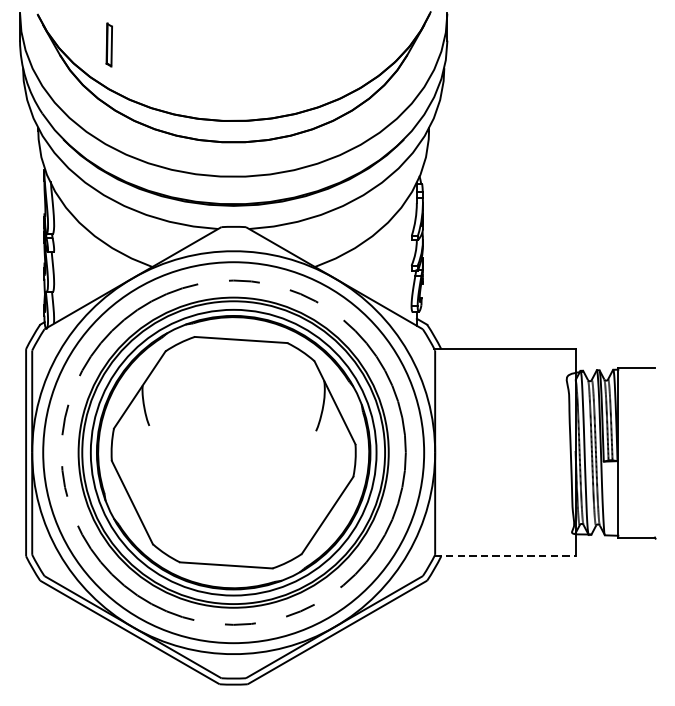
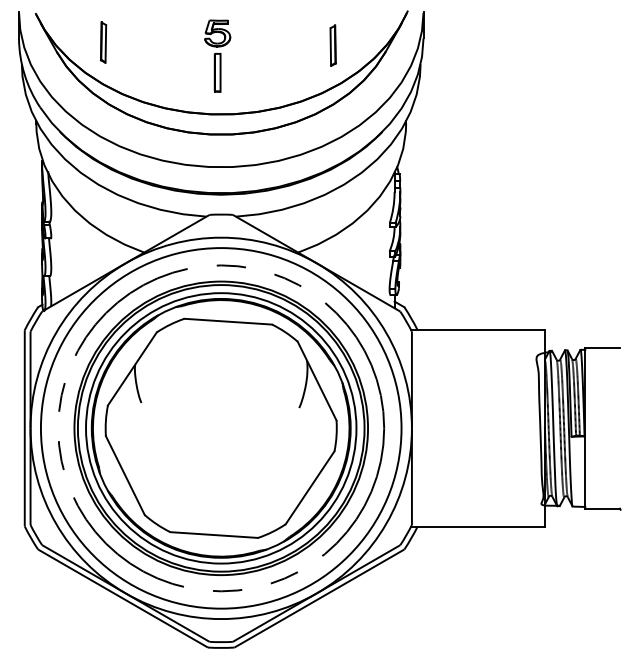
part: (351, 48) -> (332, 45), added
part: (229, 58) -> (217, 55), added
line: (505, 556) -> (478, 526), dashed -> solid

